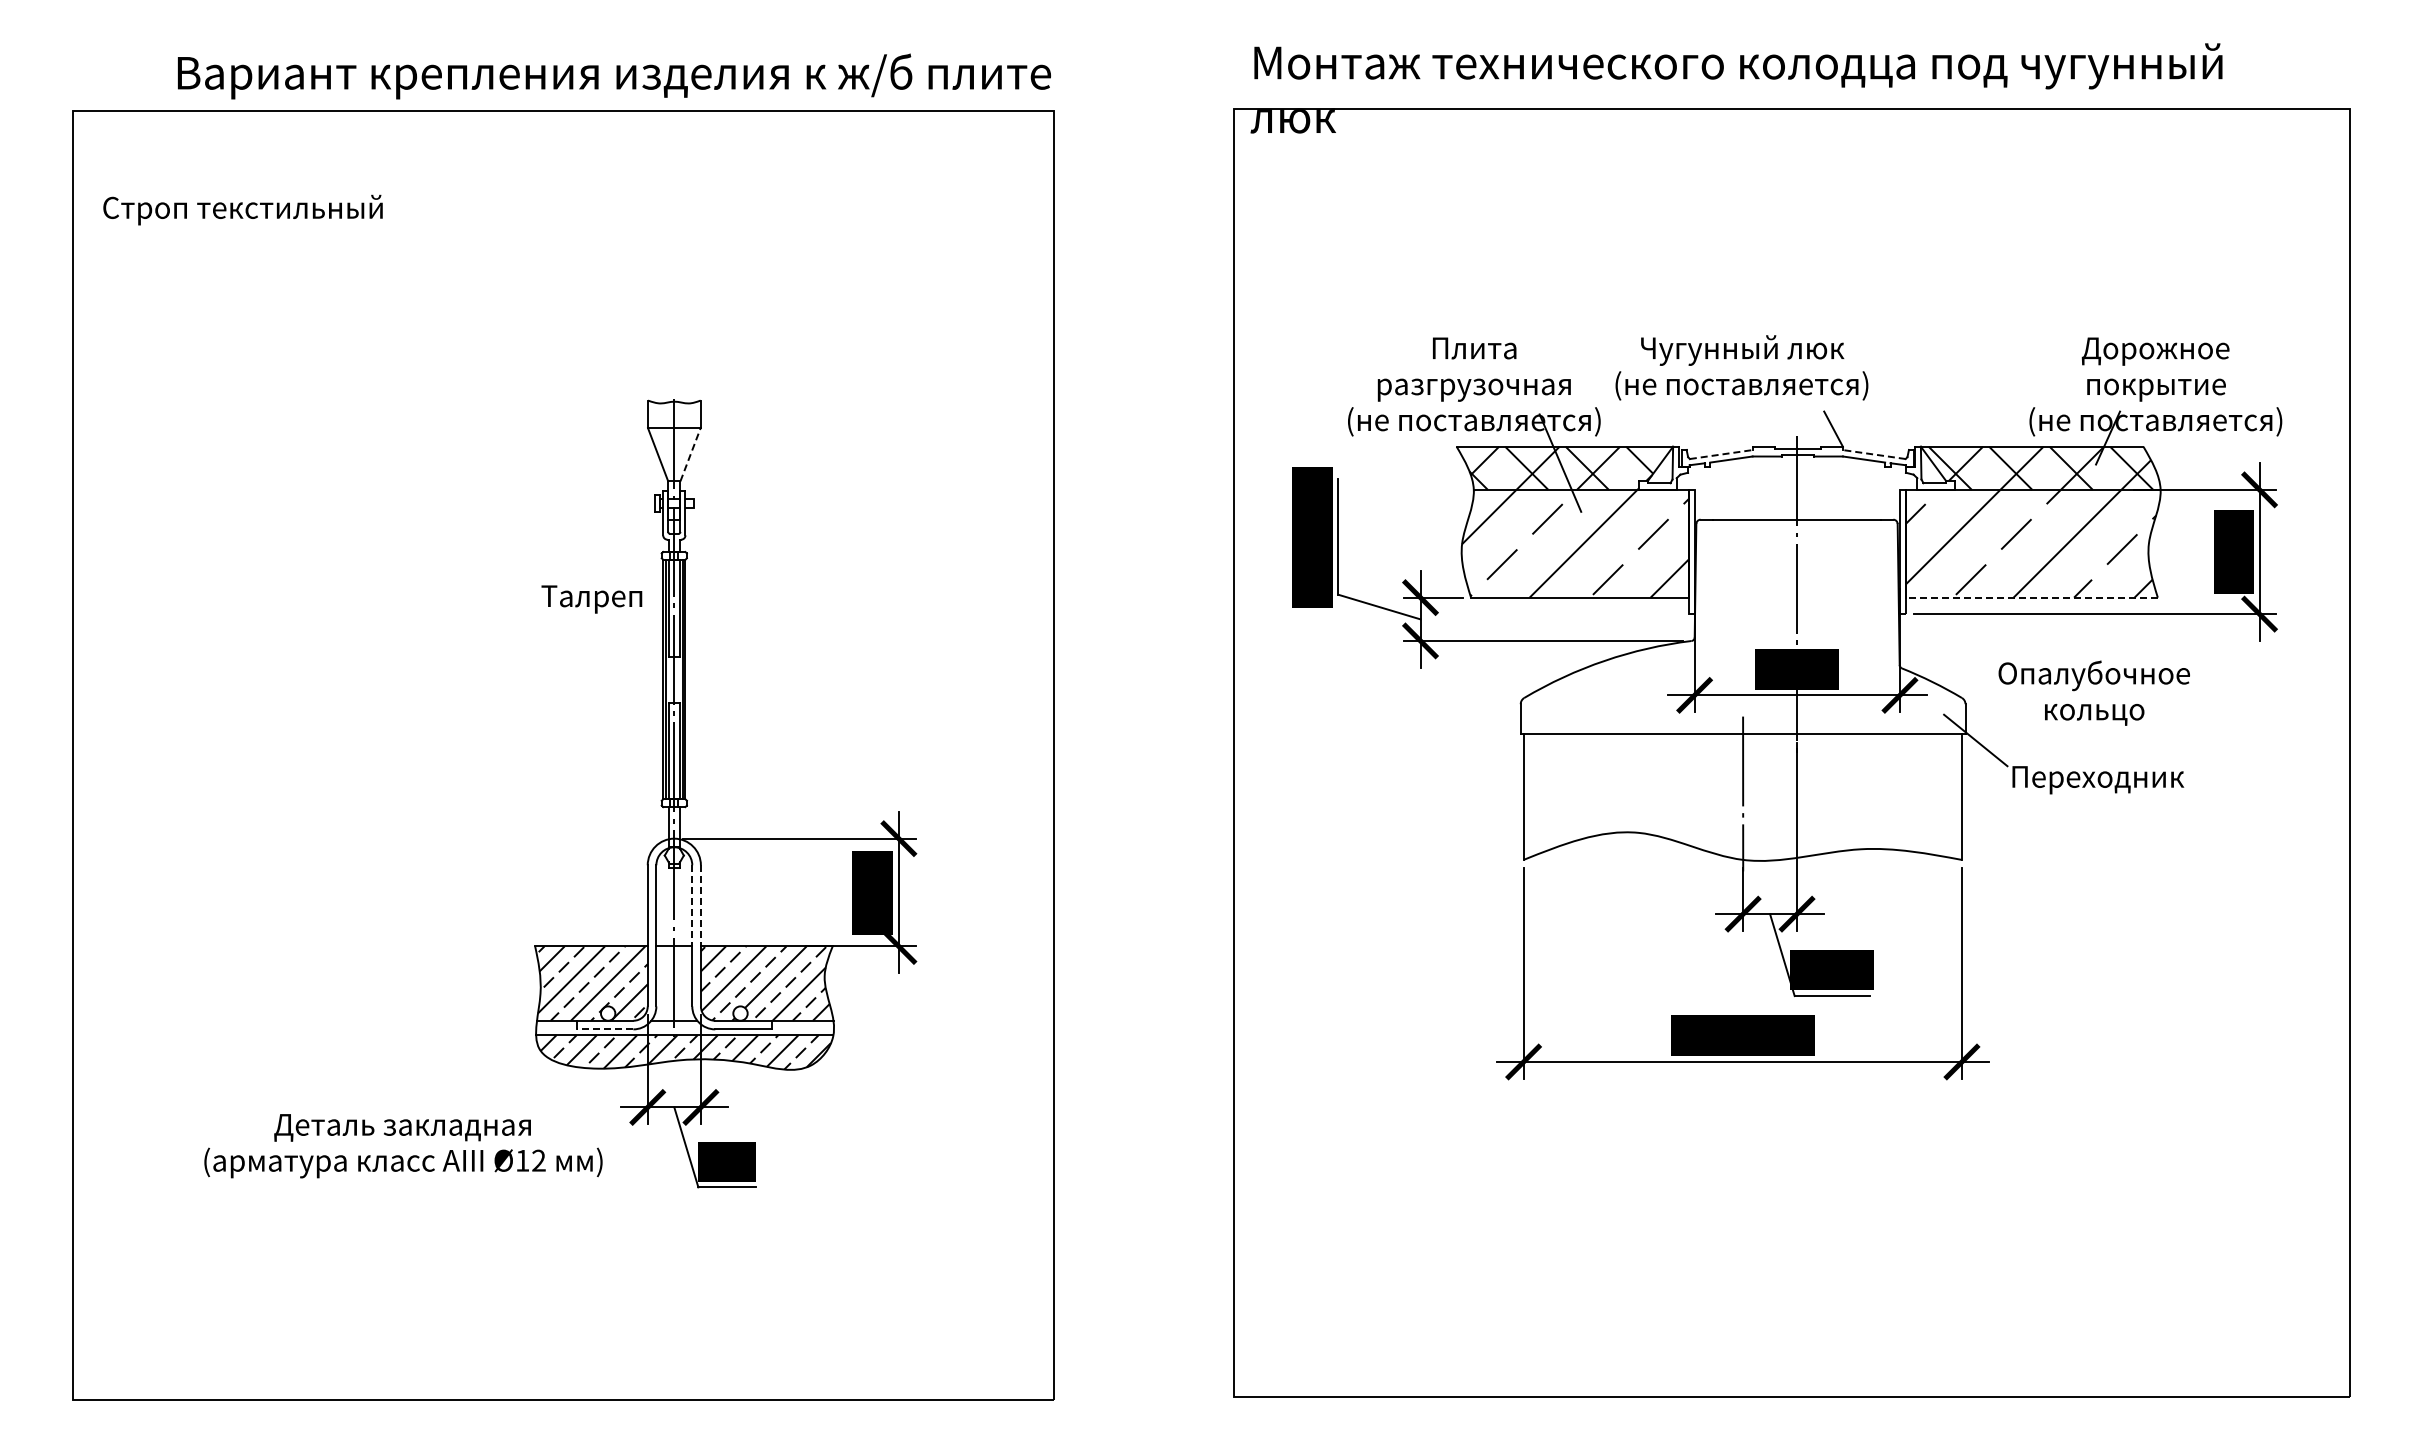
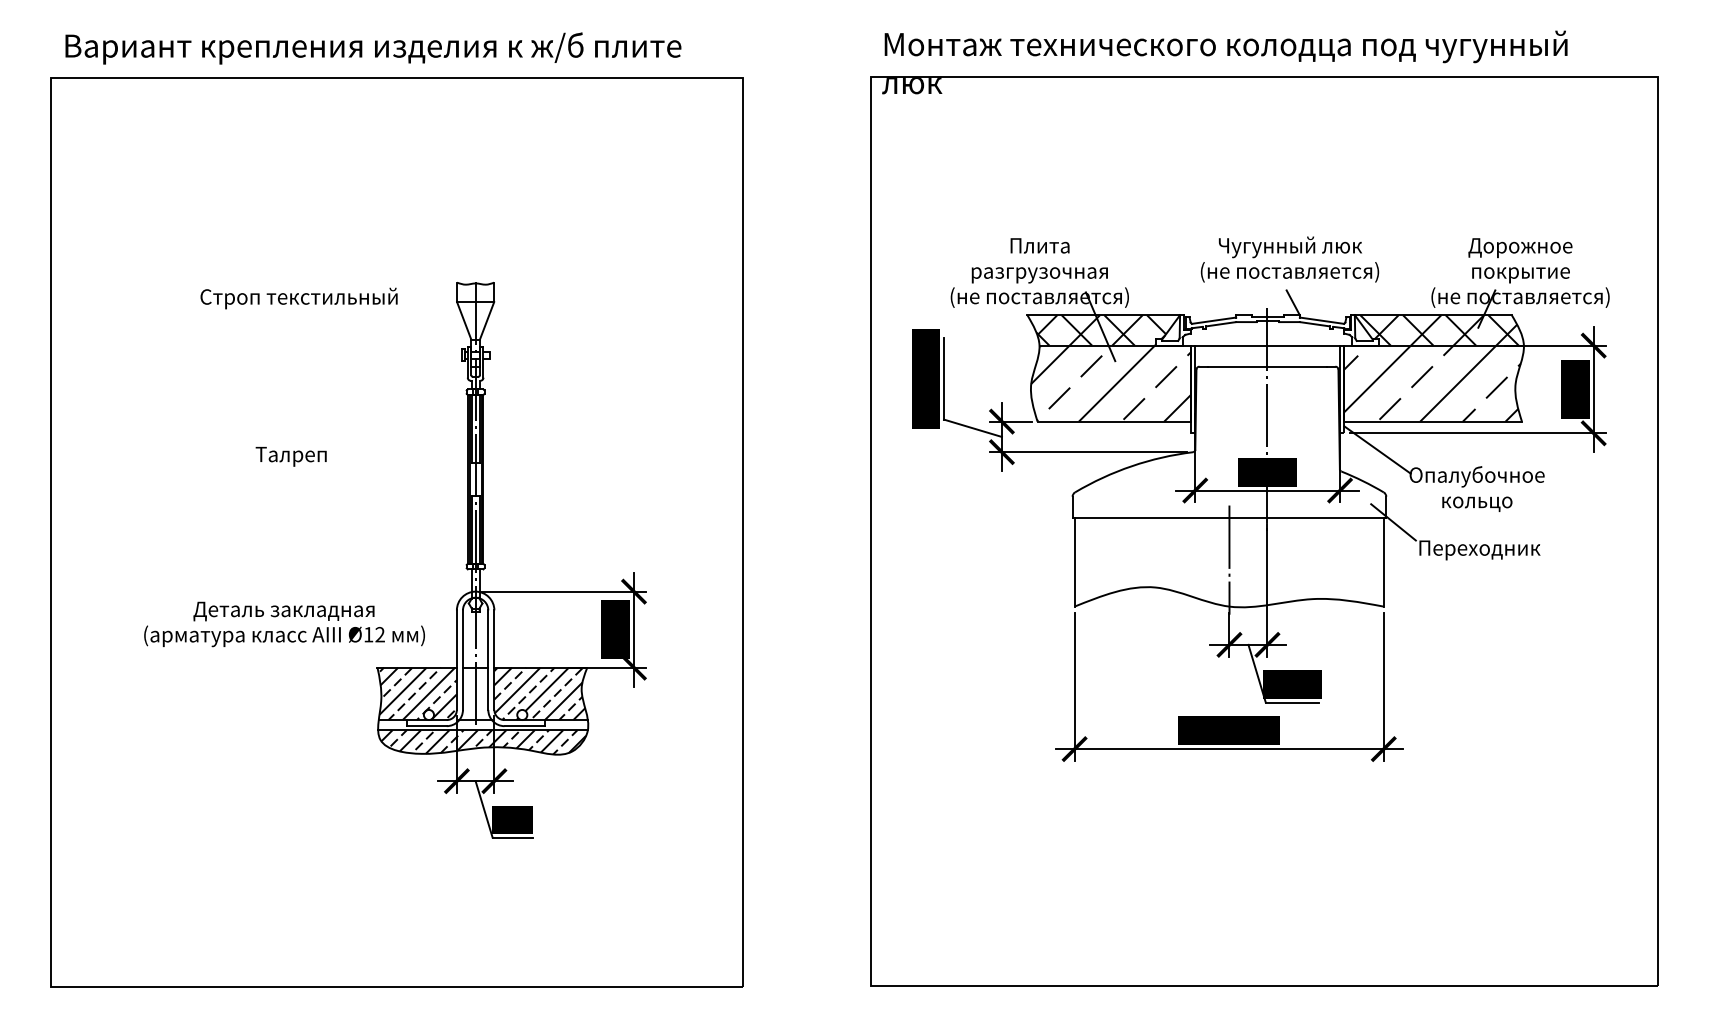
text: (614, 76) -> (373, 48), moved
text: (242, 209) -> (298, 298), moved
text: (1741, 367) -> (1289, 259), moved
line: (690, 454) -> (487, 320), dashed -> solid
line: (1721, 454) -> (1214, 320), dashed -> solid
line: (1874, 454) -> (1322, 320), dashed -> solid
line: (1796, 489) -> (1267, 345), added
line: (2031, 597) -> (1432, 421), dashed -> solid
text: (591, 599) -> (290, 456), moved
line: (1952, 637) -> (1377, 449), added
line: (692, 905) -> (488, 638), dashed -> solid
line: (700, 905) -> (494, 638), dashed -> solid
line: (604, 1029) -> (426, 726), dashed -> solid
text: (403, 1146) -> (284, 624), moved

